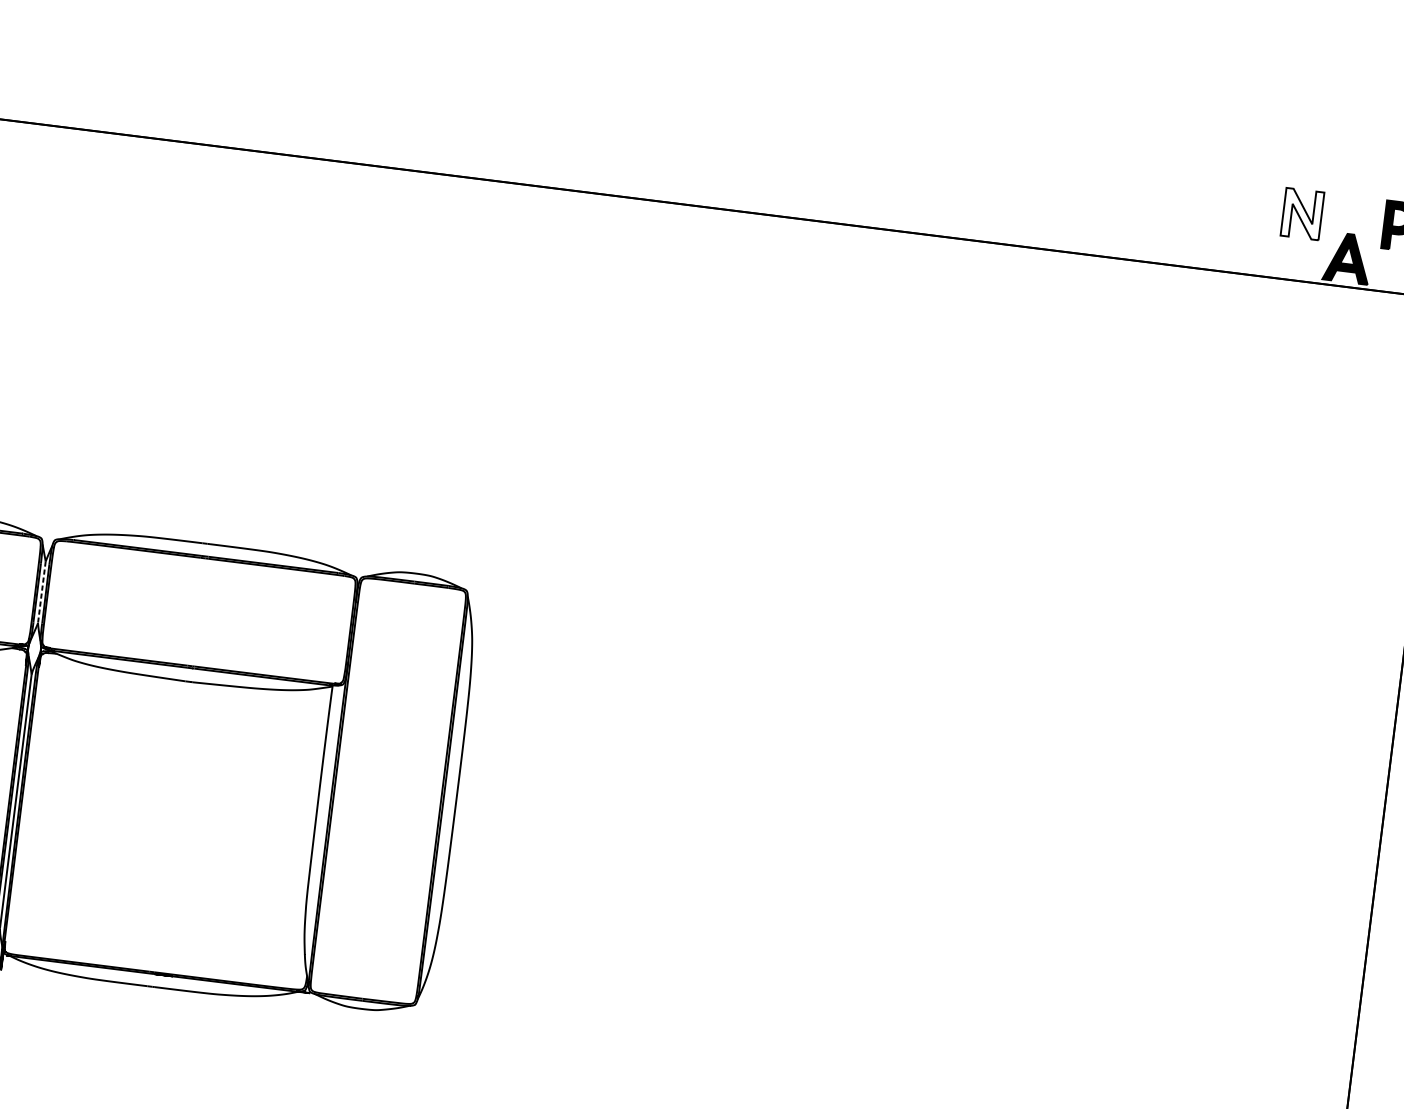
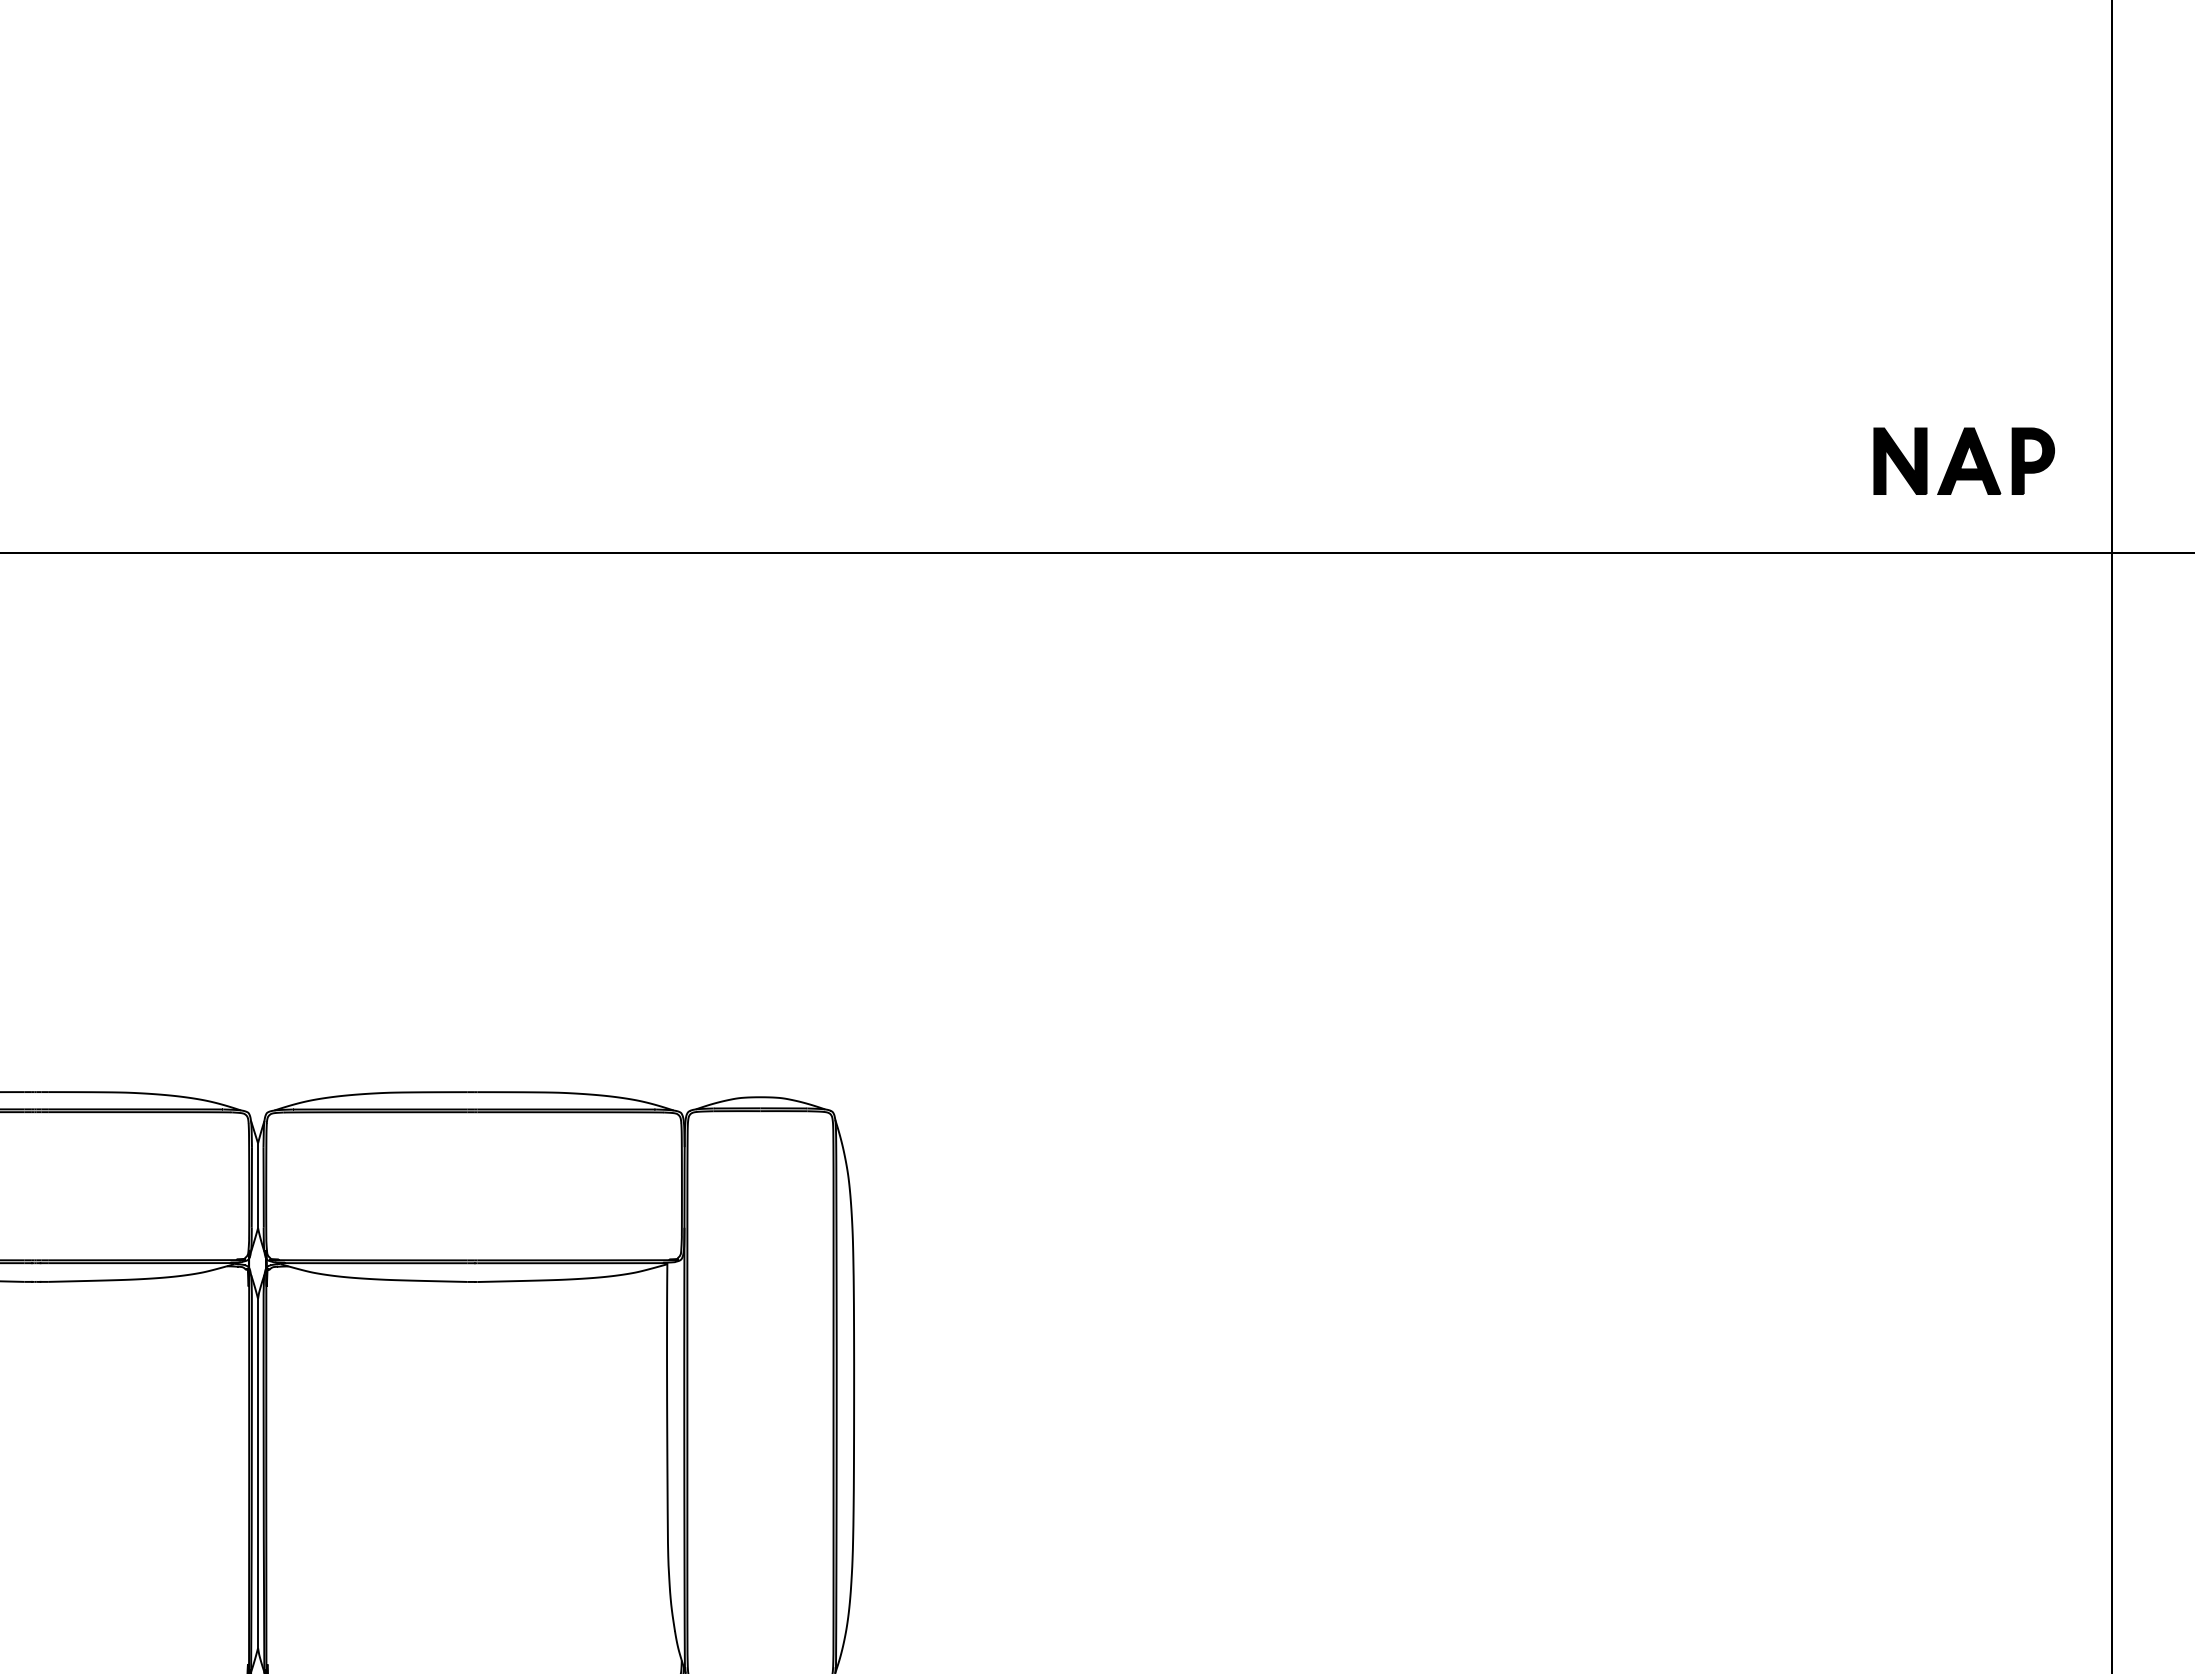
fill: (1302, 214) -> (1900, 461), added
part: (1348, 257) -> (1969, 460), moved
line: (42, 592) -> (258, 1186), dashed -> solid

